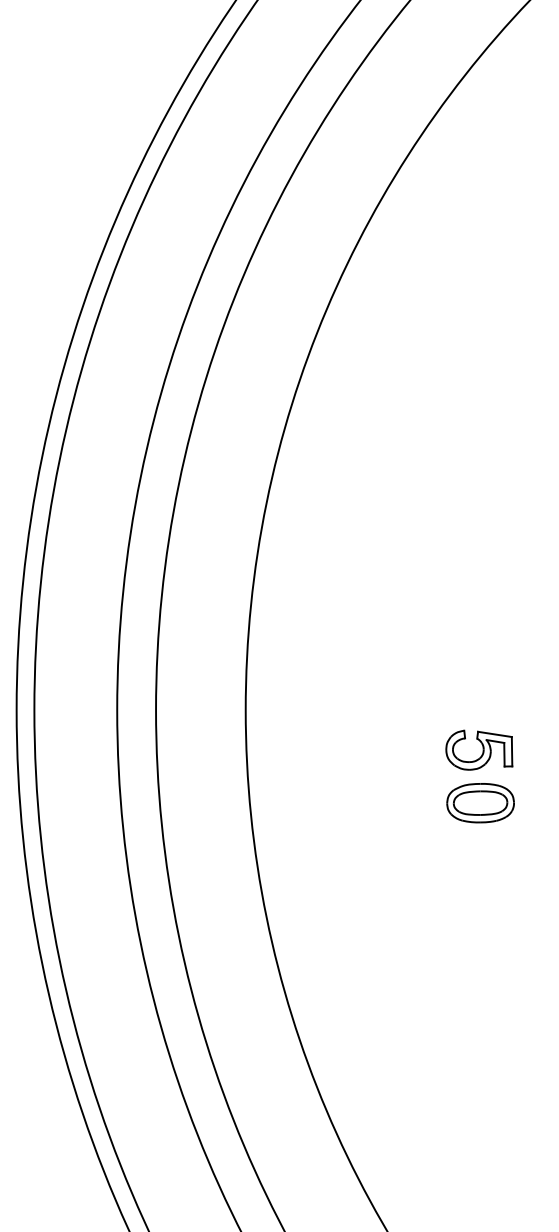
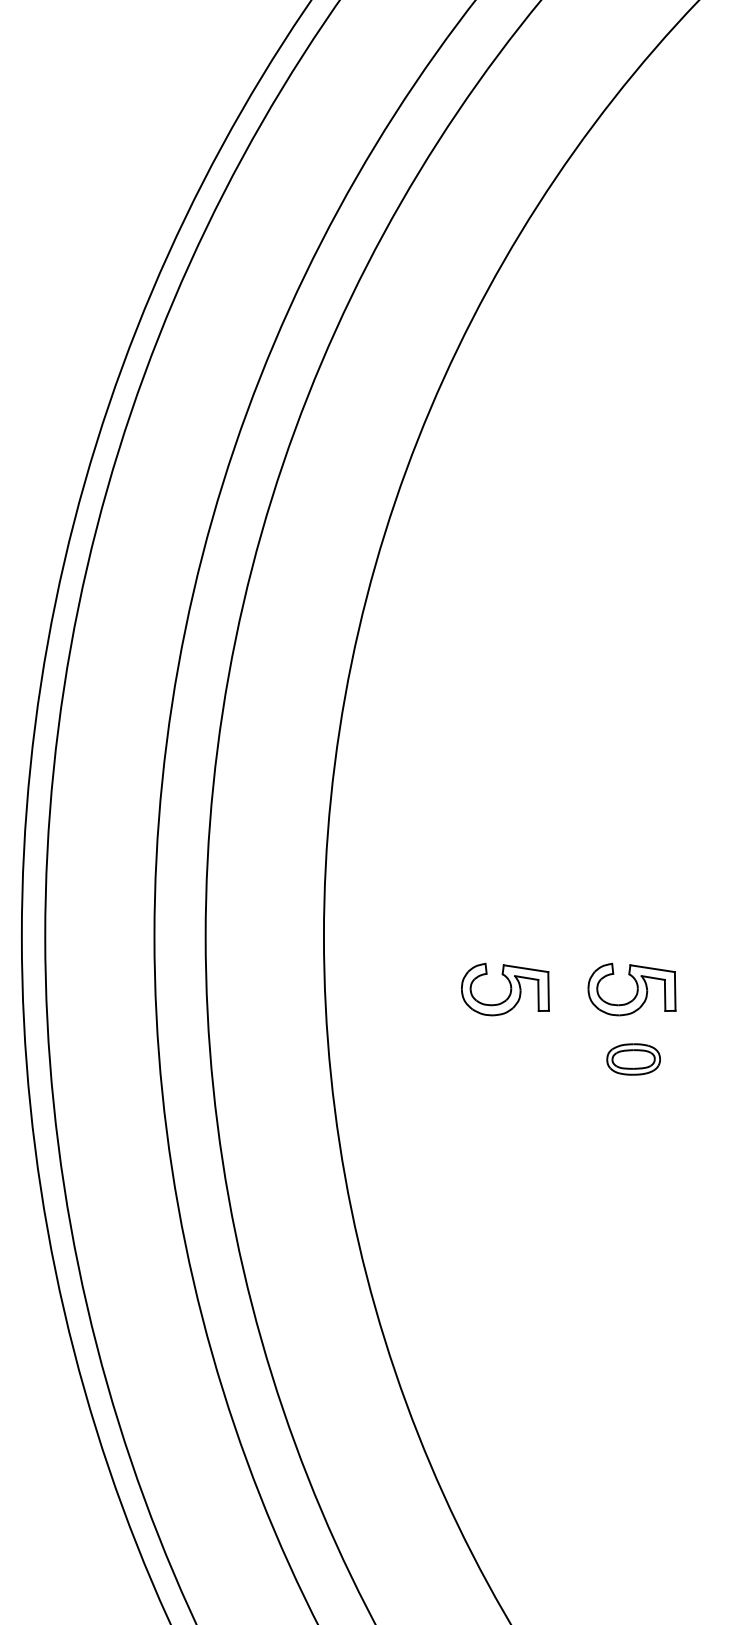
part: (383, 749) -> (505, 988), added
part: (480, 803) -> (633, 1059), size x0.6

